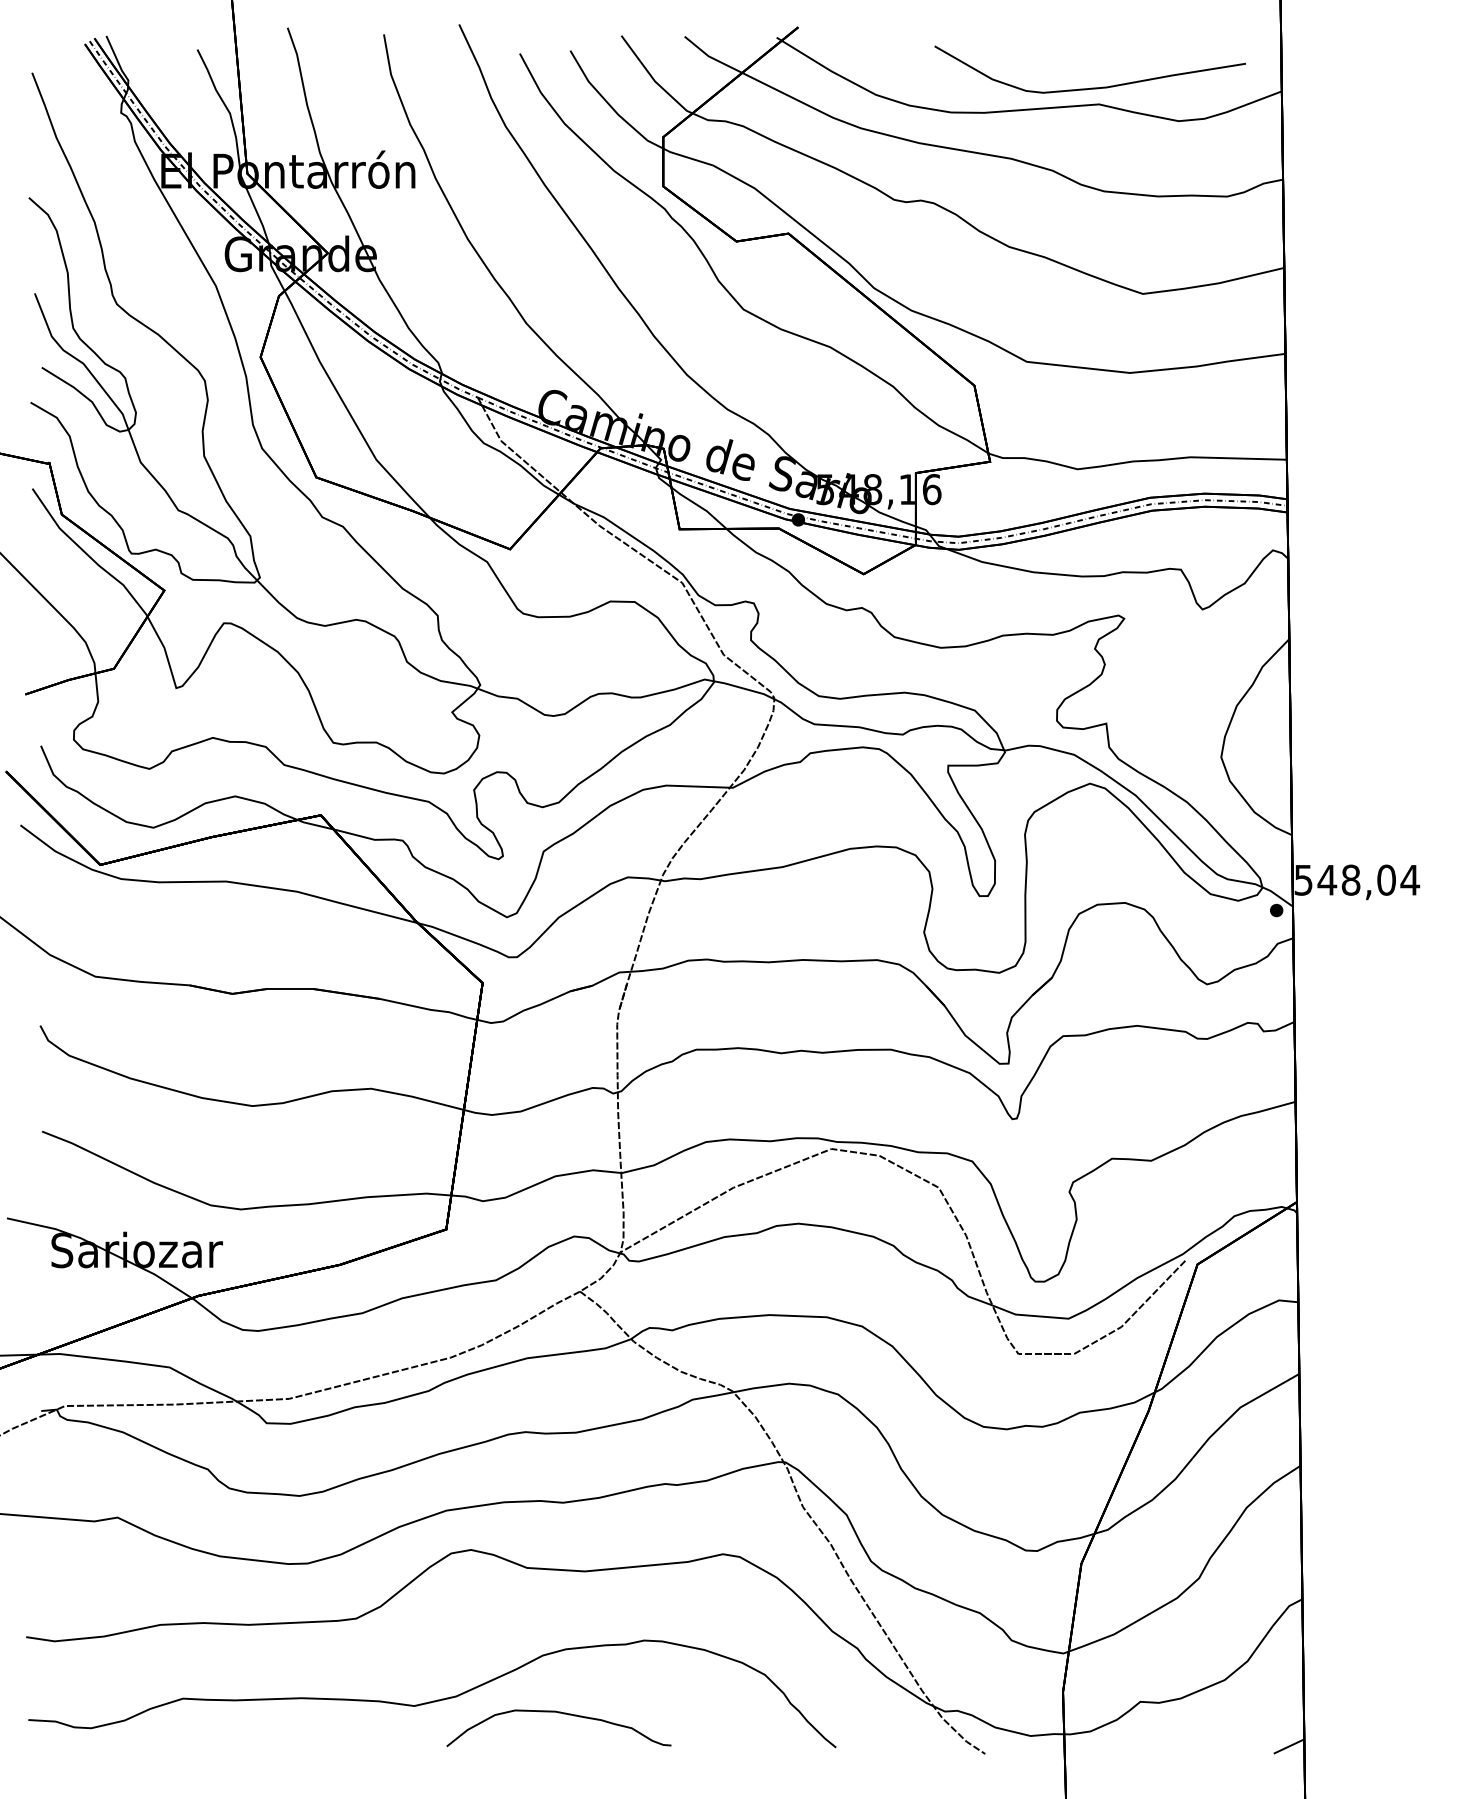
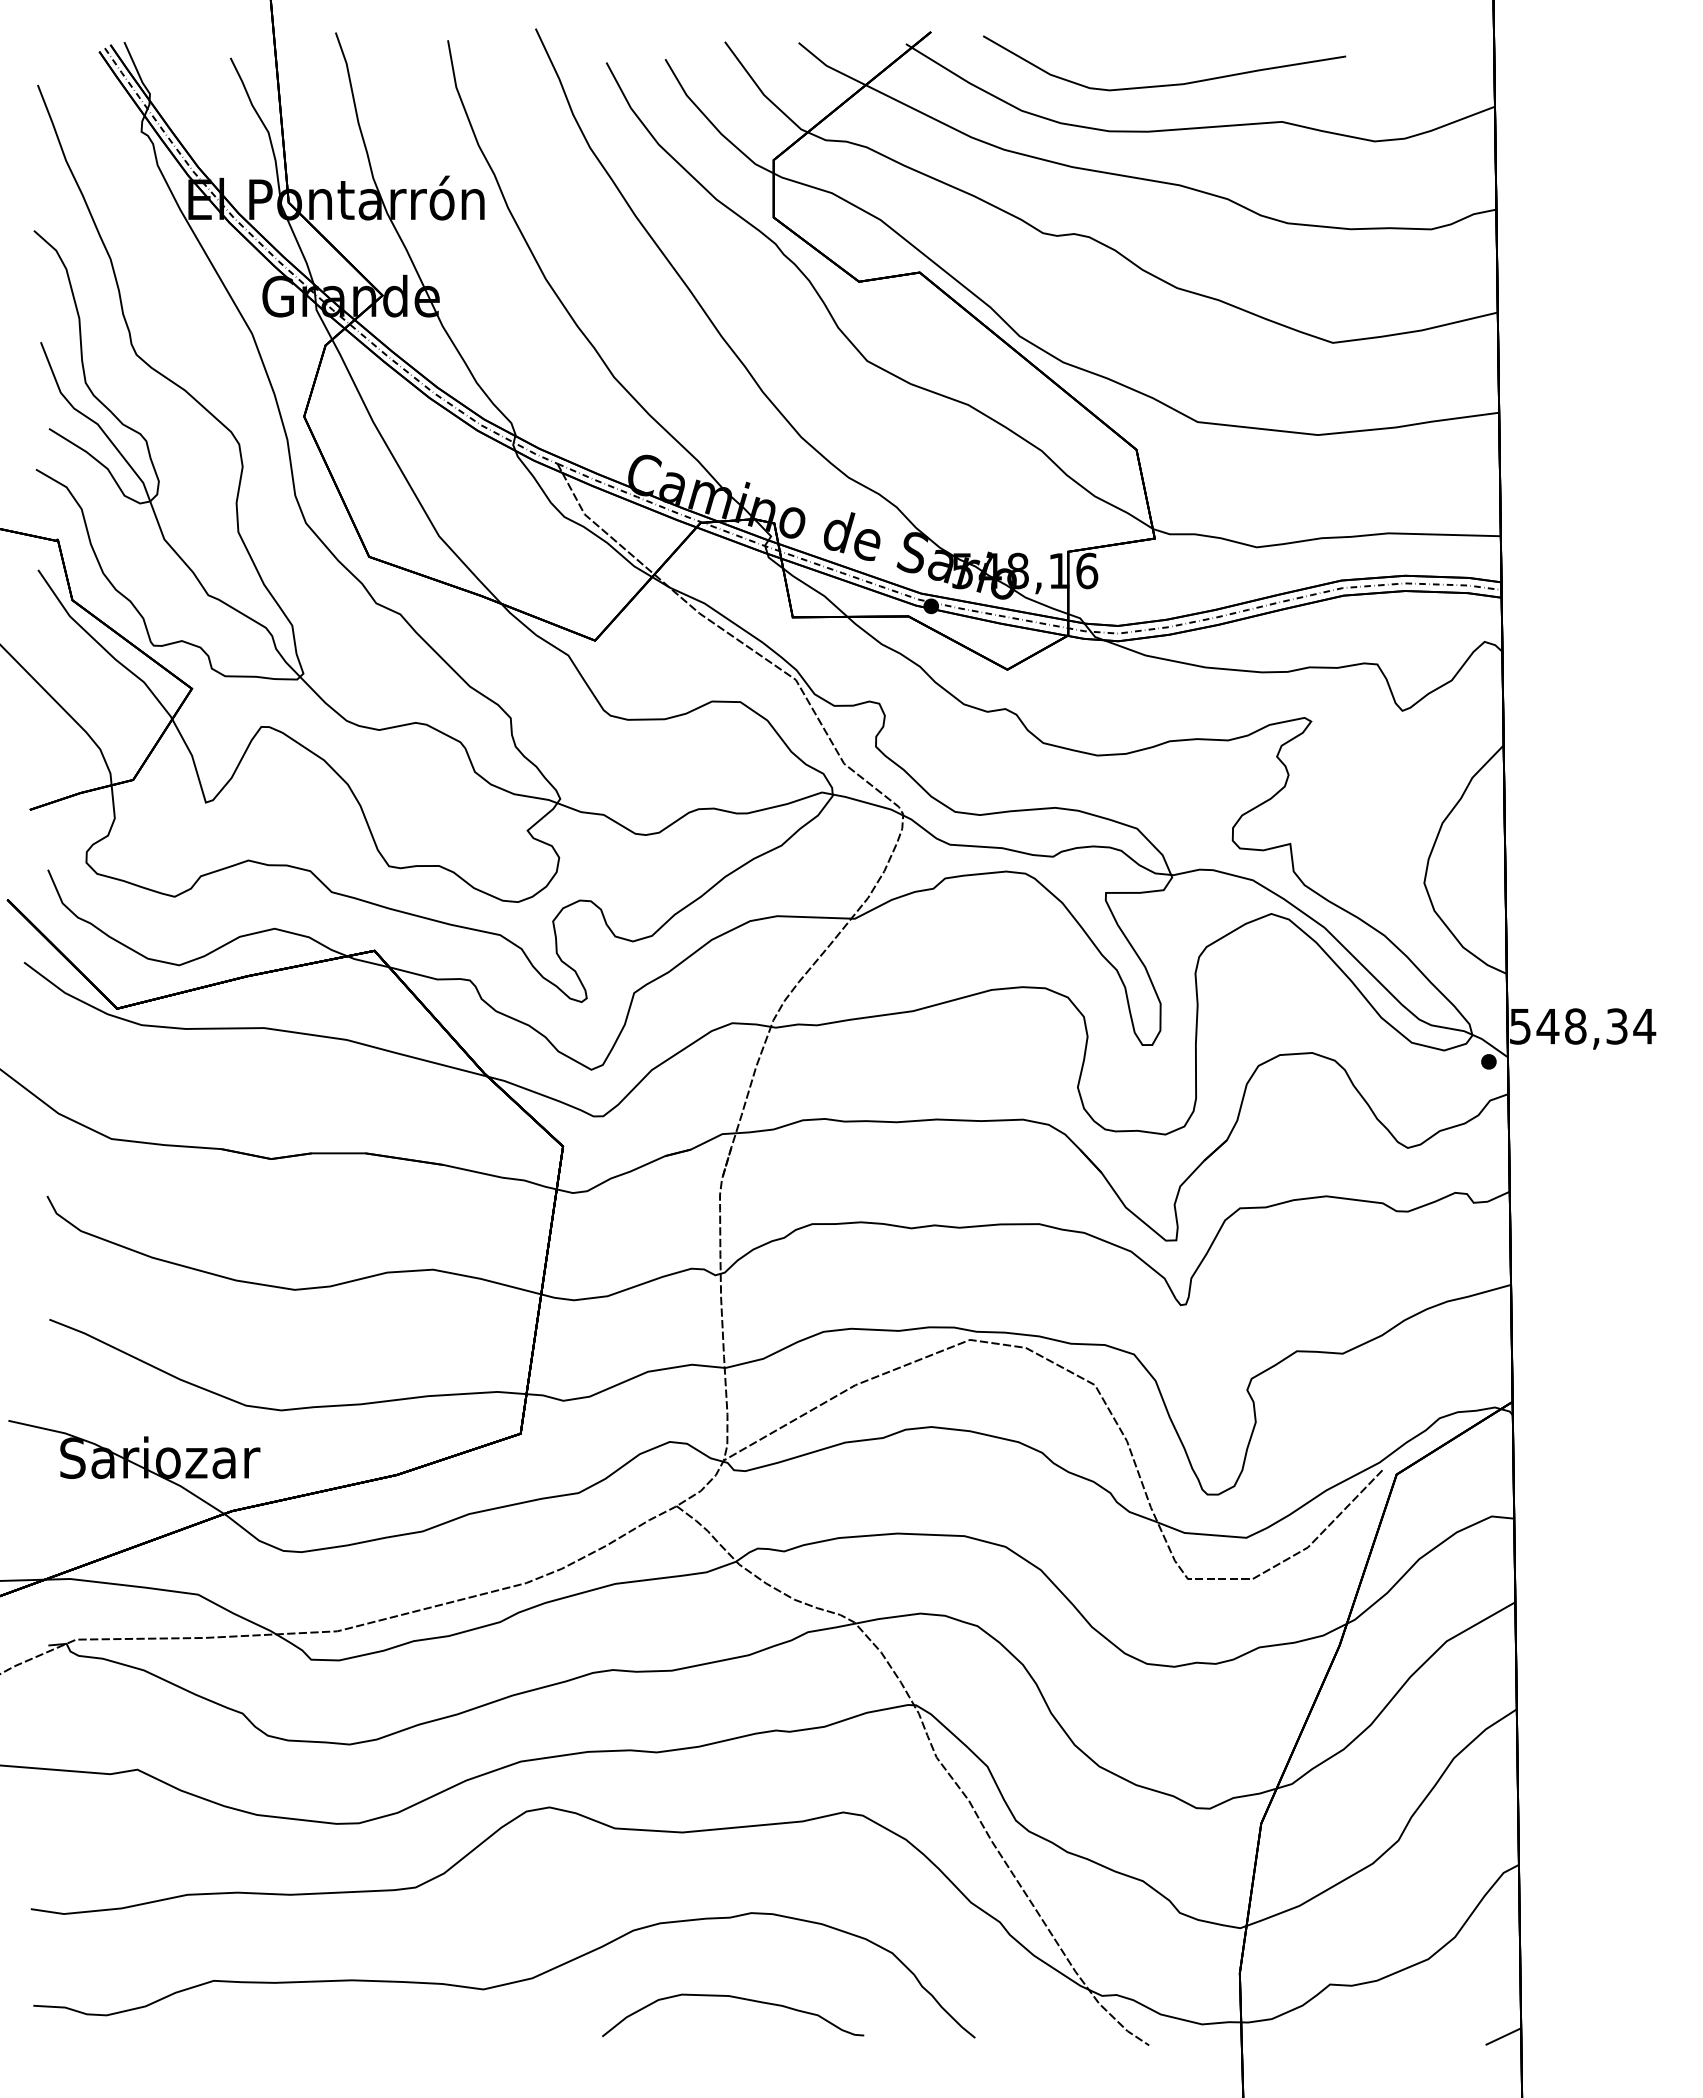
curve: (1090, 87) -> (1164, 84), moved
text: (1386, 880) -> (1617, 1026), 548,04 -> 548,34
curve: (561, 1713) -> (735, 1998), moved

